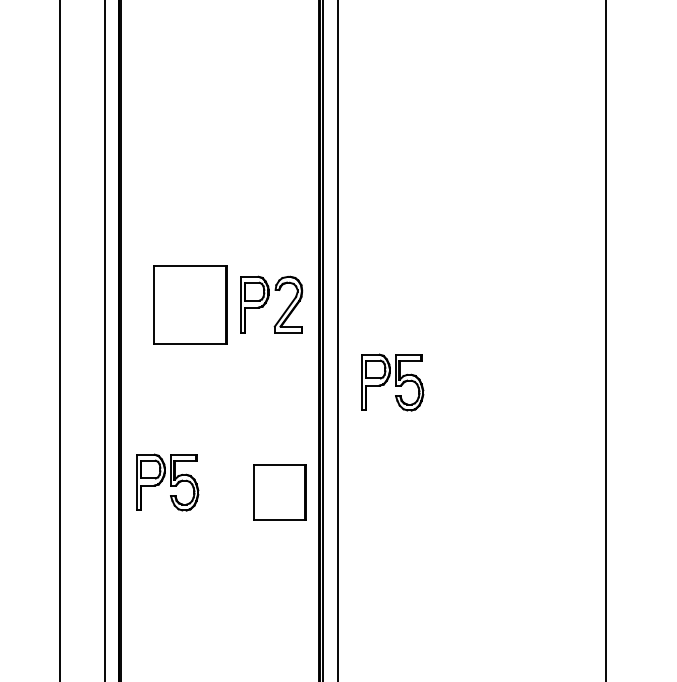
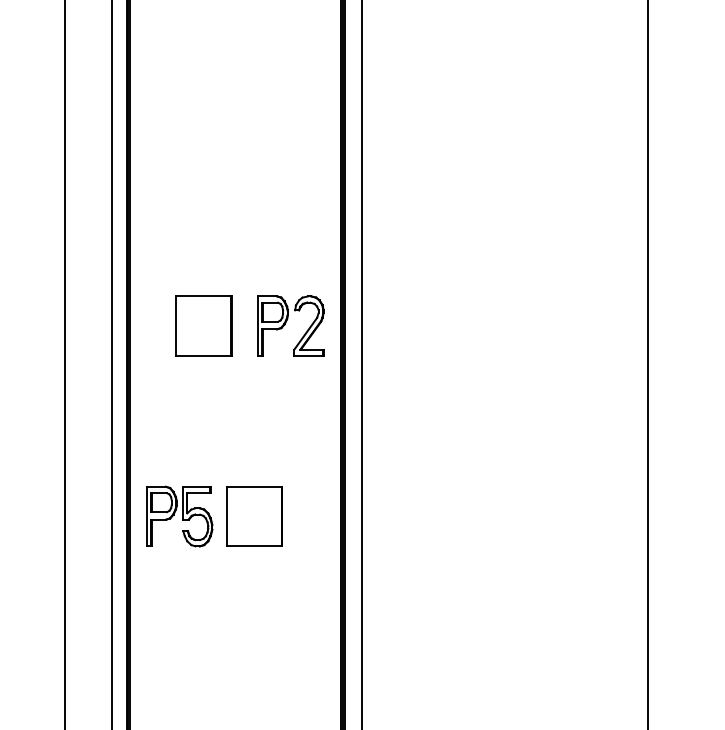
part: (189, 304) -> (203, 325), size x0.71
part: (392, 382) -> (420, 409), removed
part: (279, 492) -> (254, 516), moved

